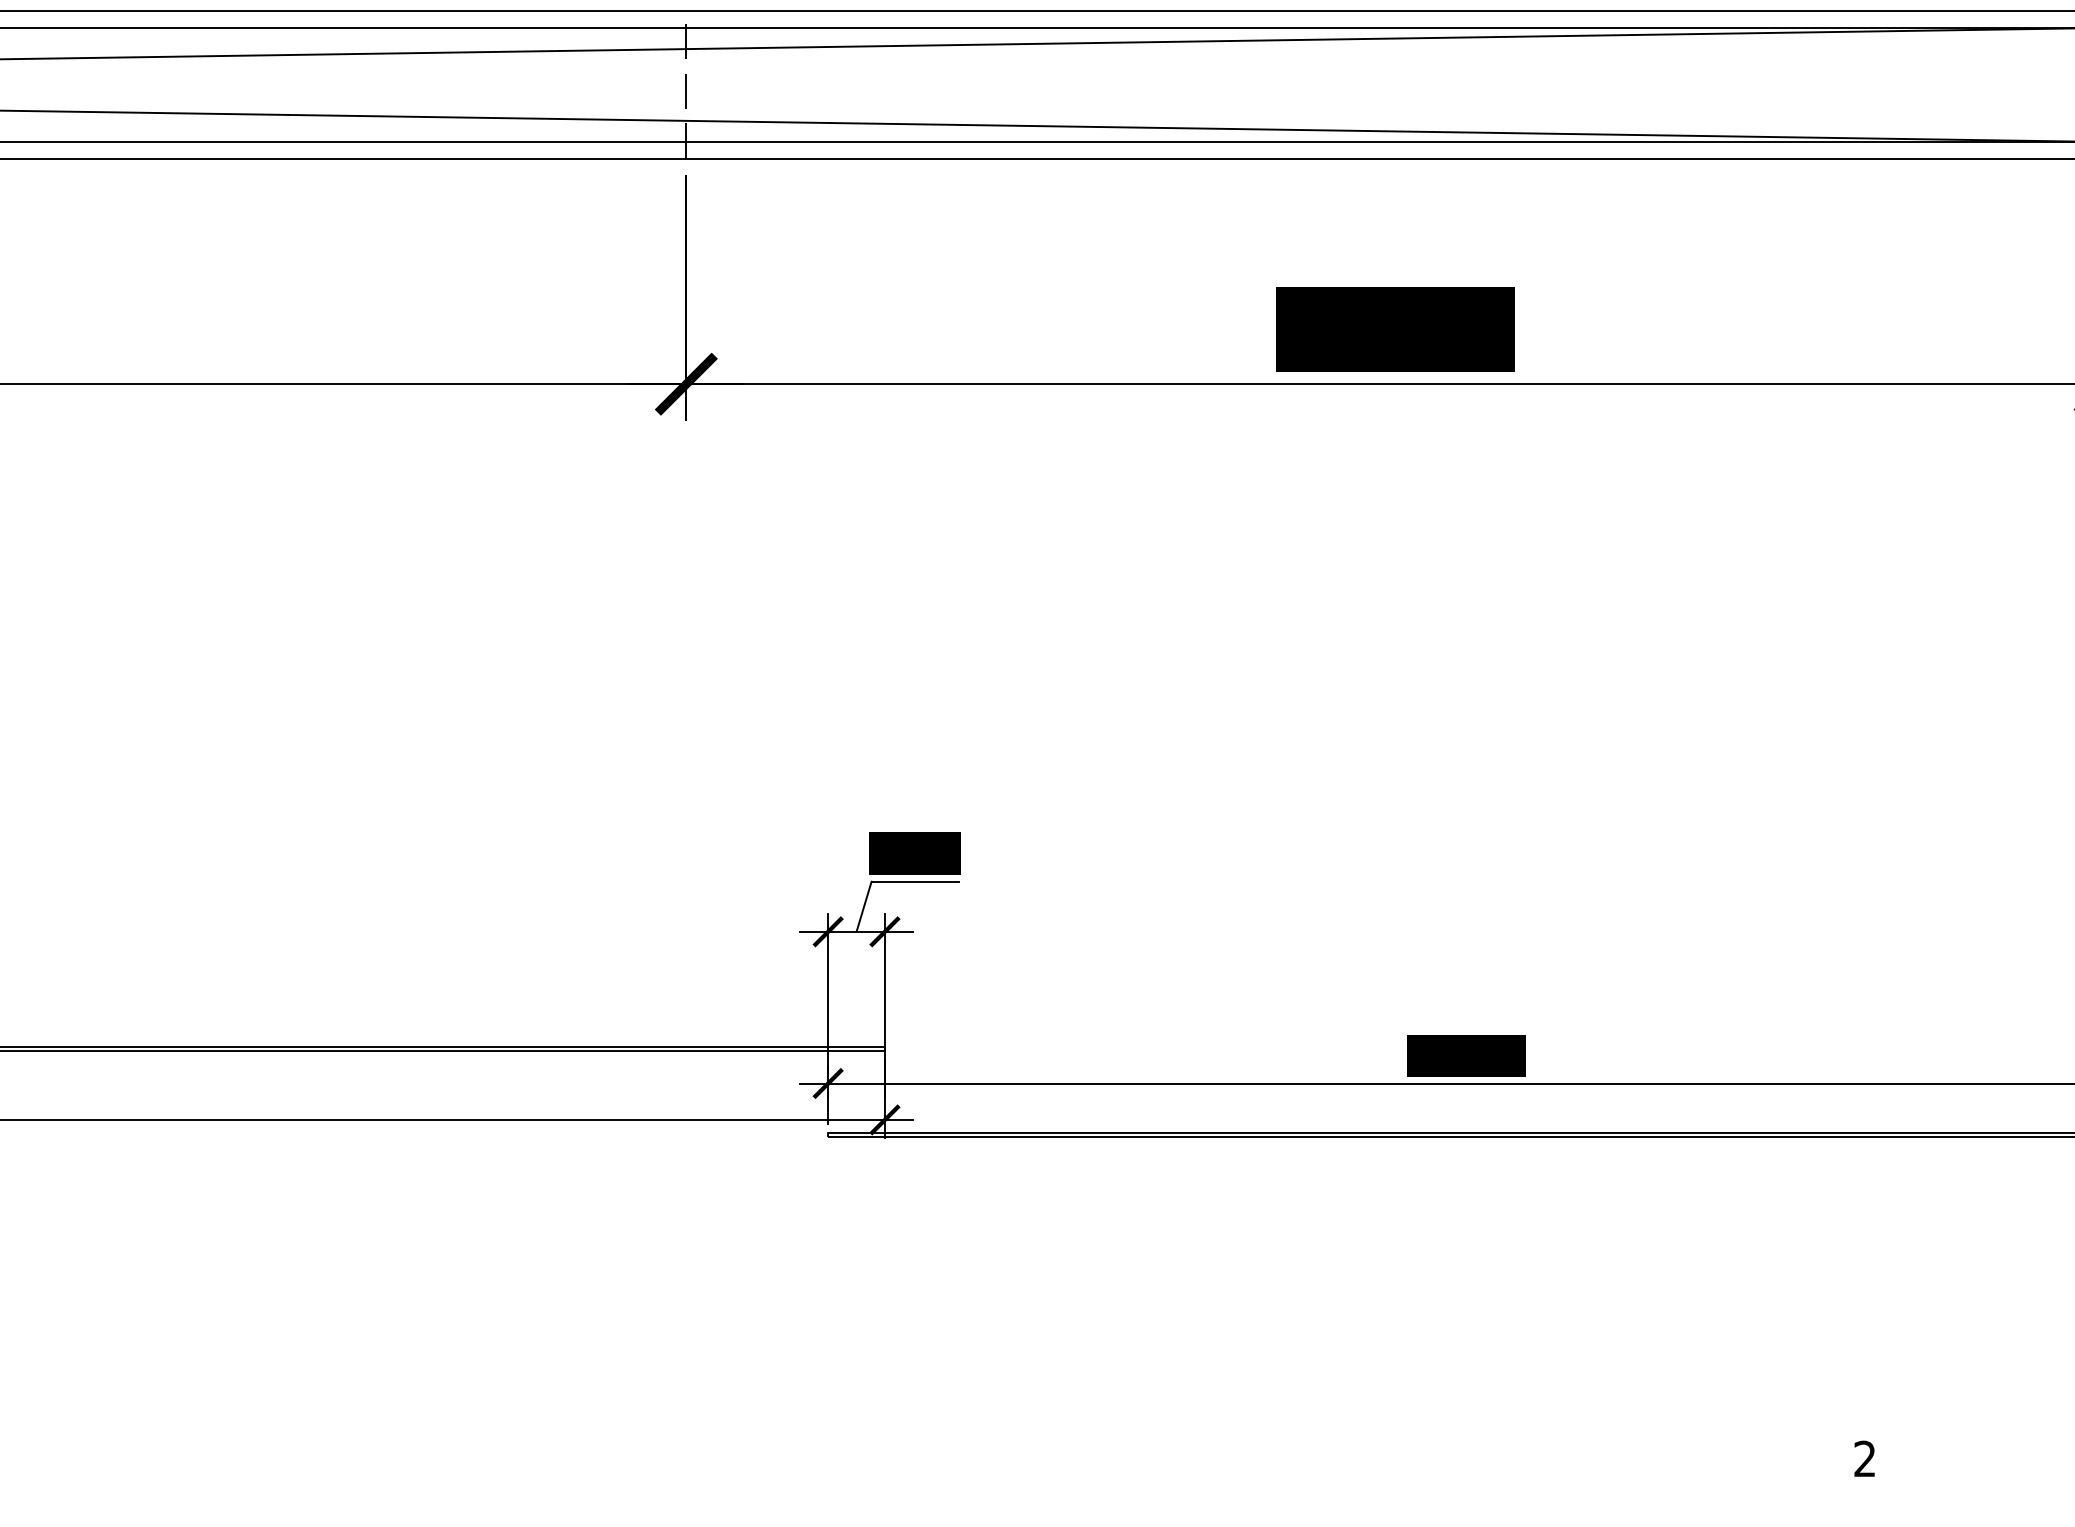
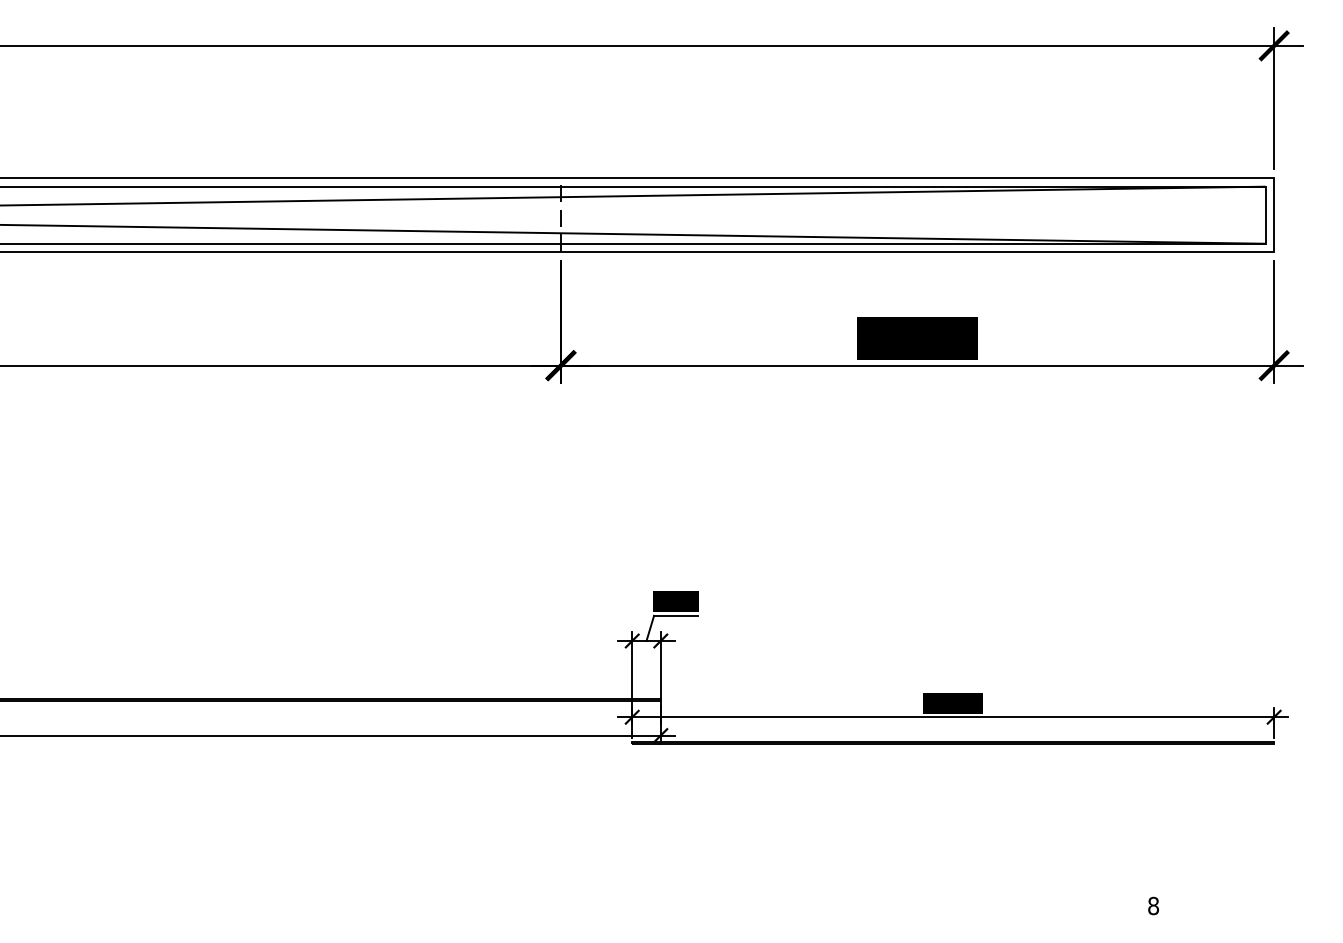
text: (1864, 1457) -> (1153, 905), 2 -> 8

